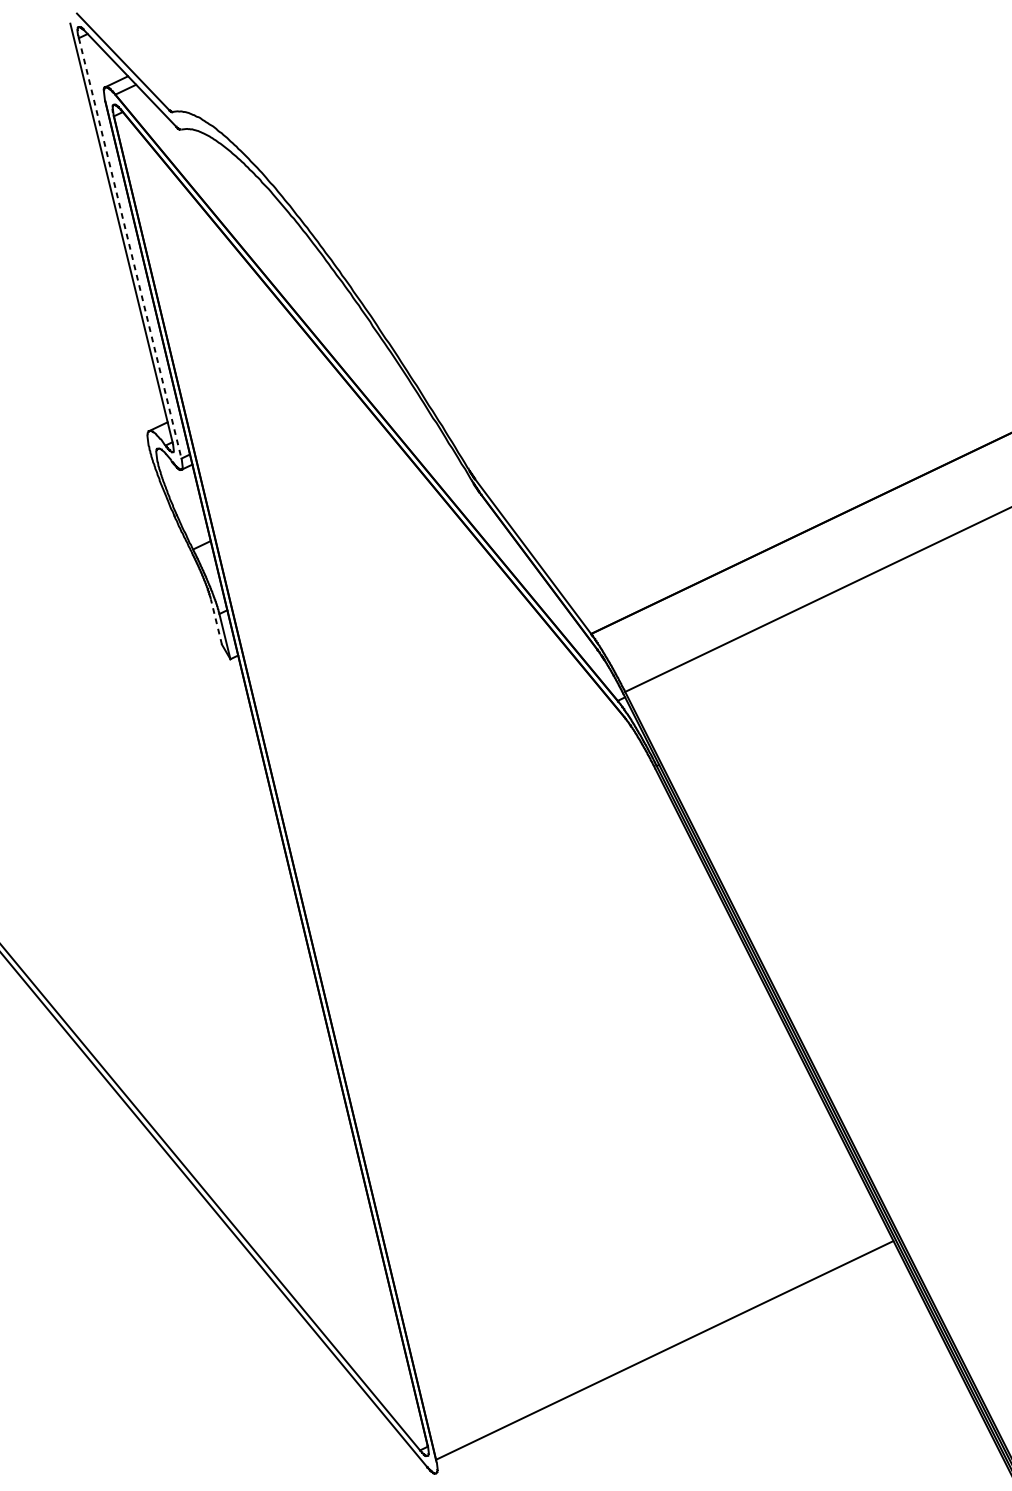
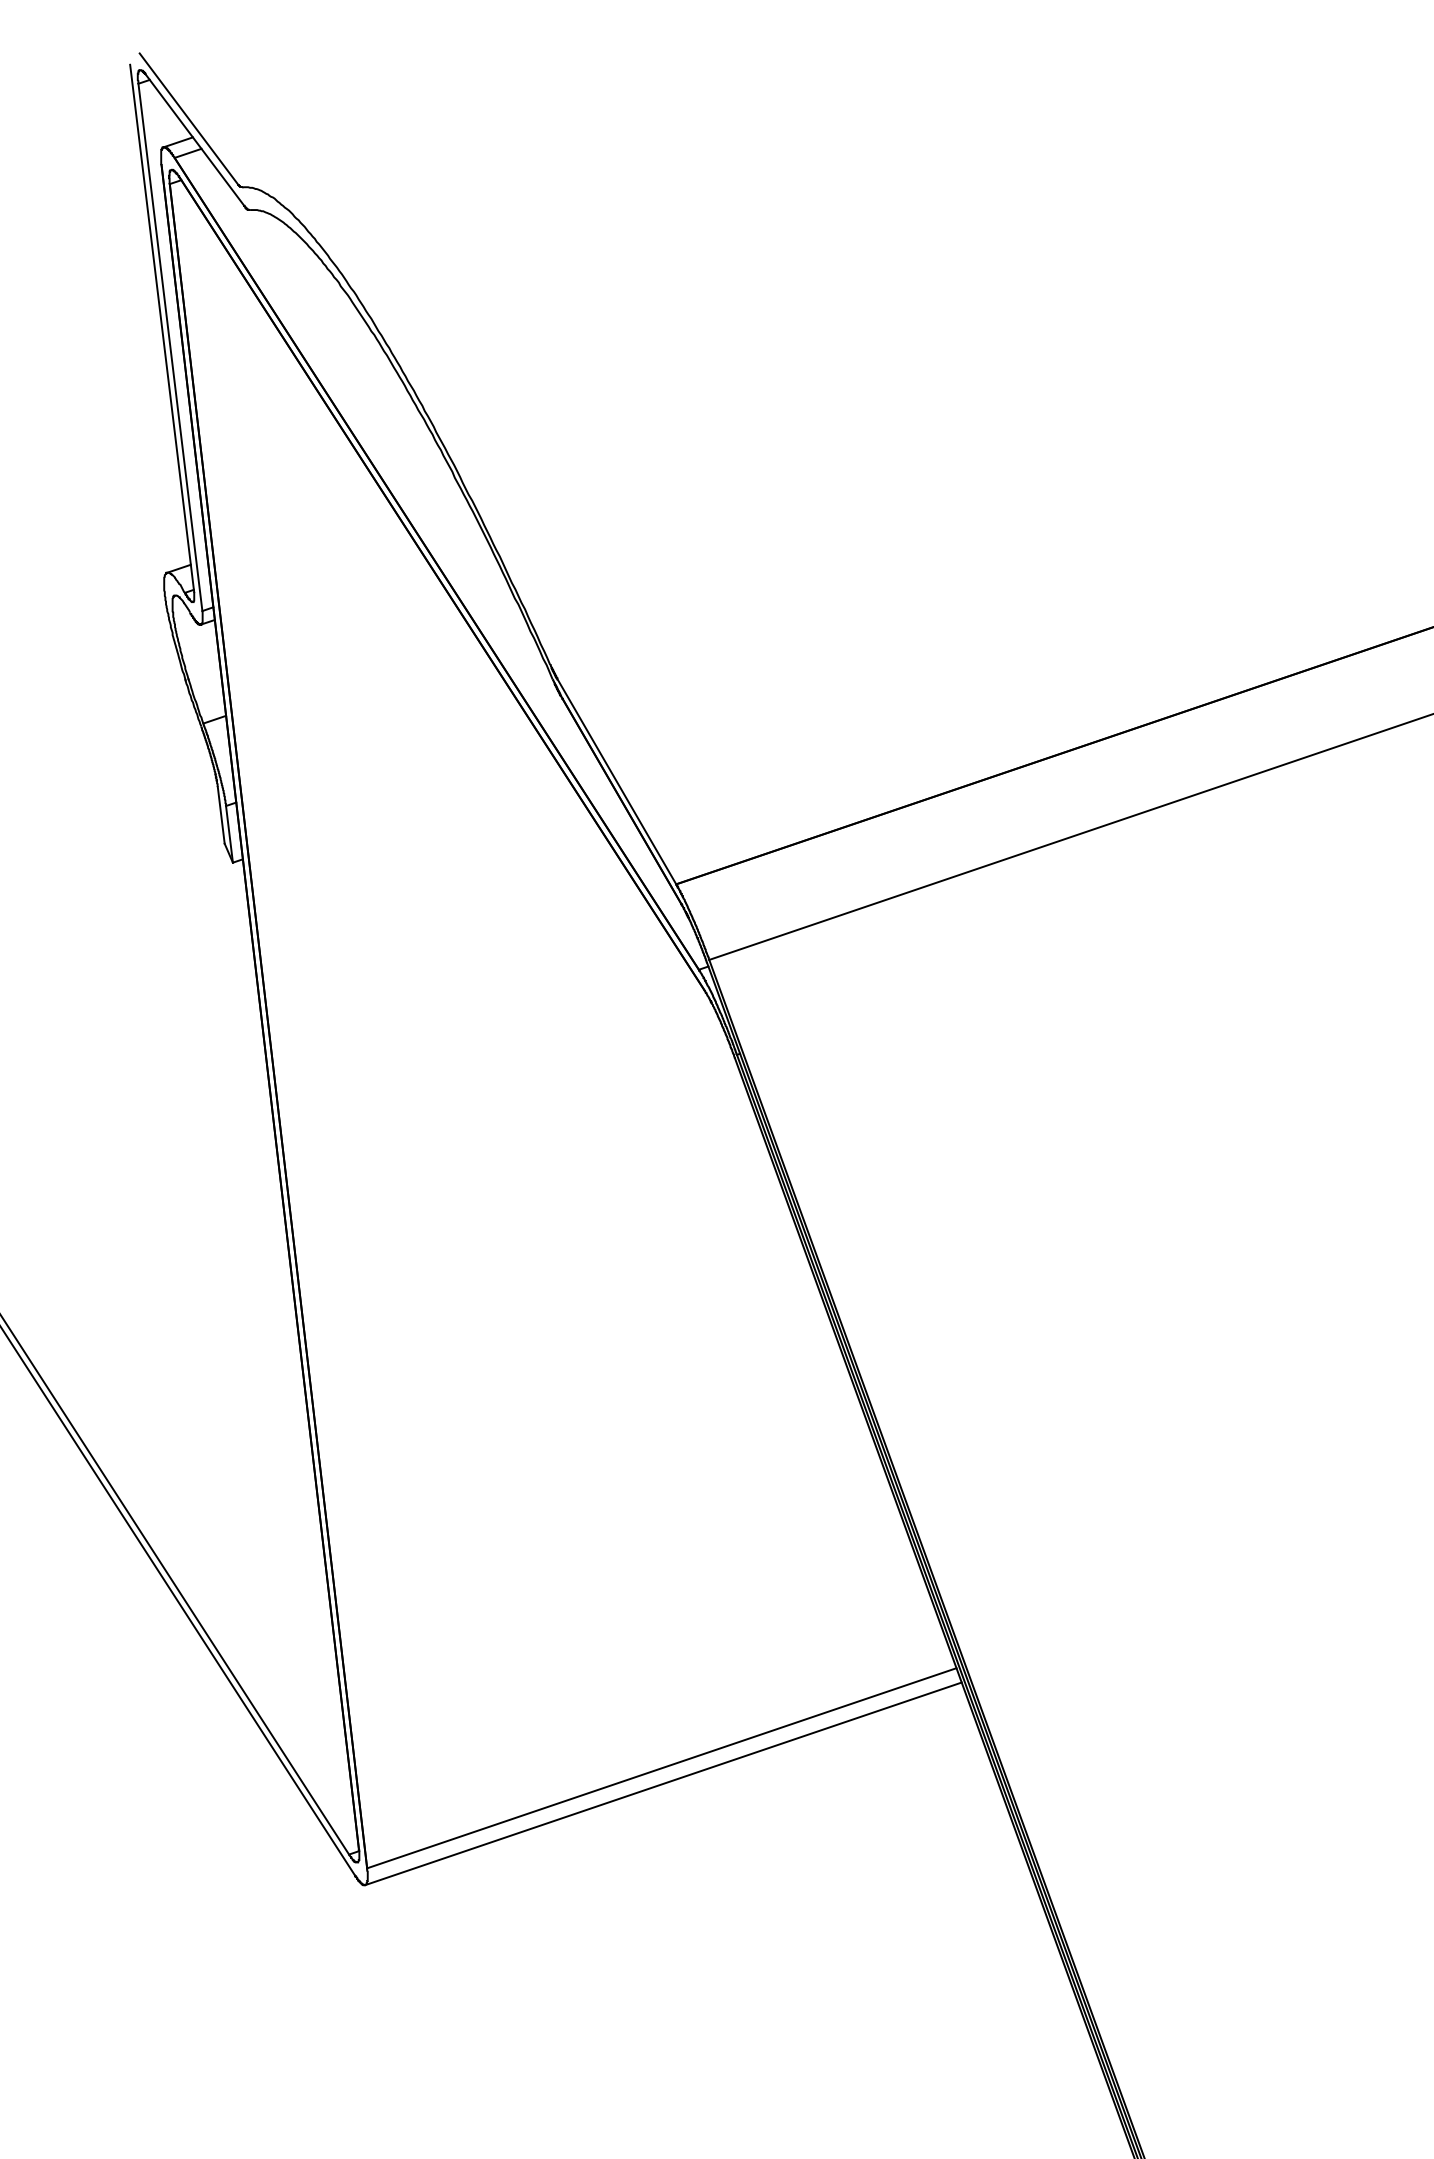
line: (130, 248) -> (170, 347), dashed -> solid
line: (216, 622) -> (221, 815), dashed -> solid
line: (667, 1362) -> (663, 1783), added

